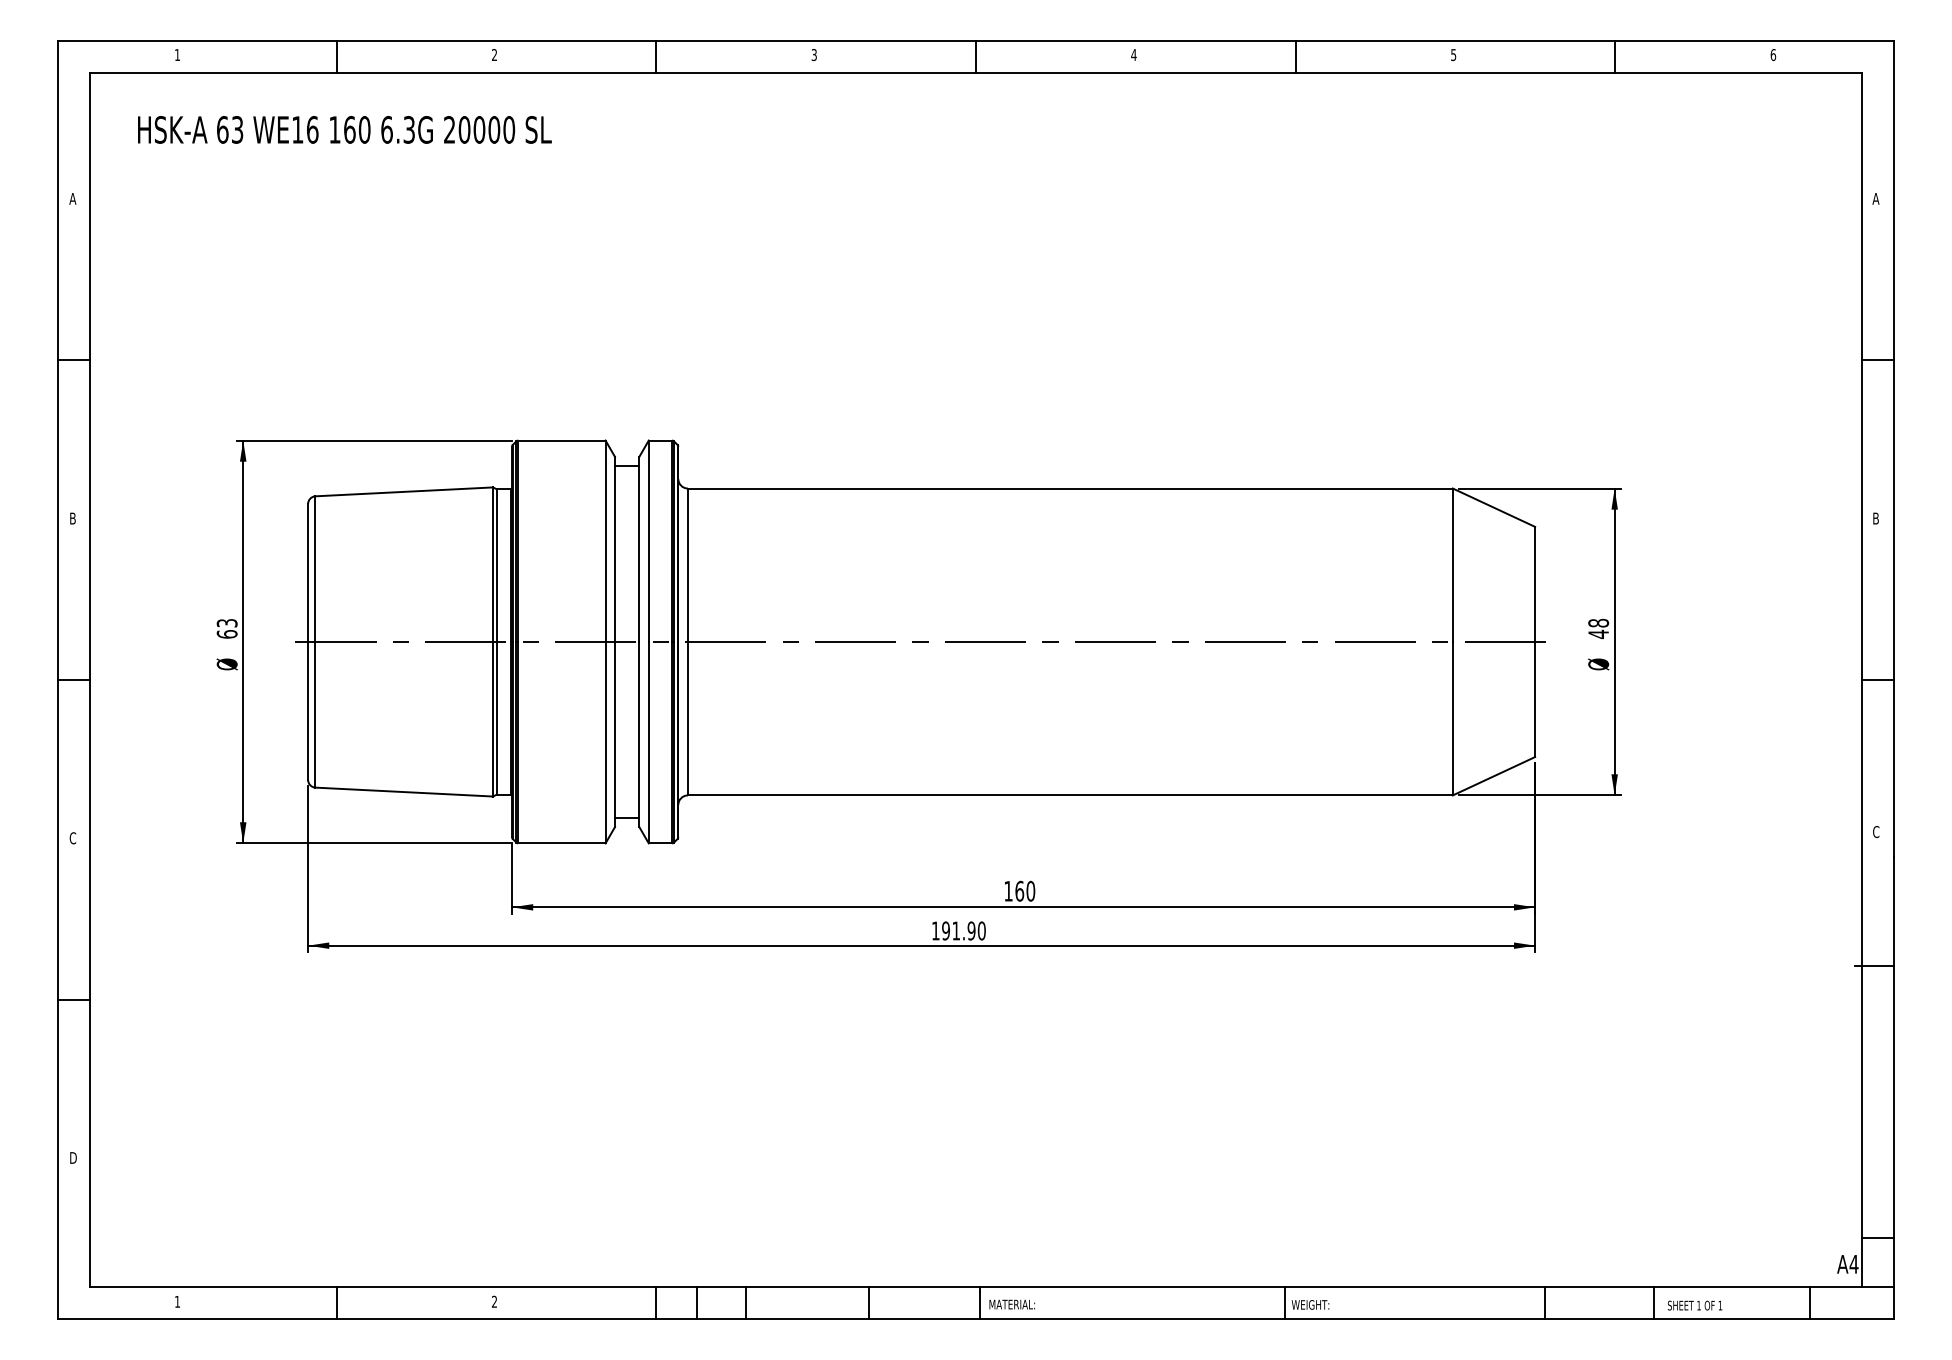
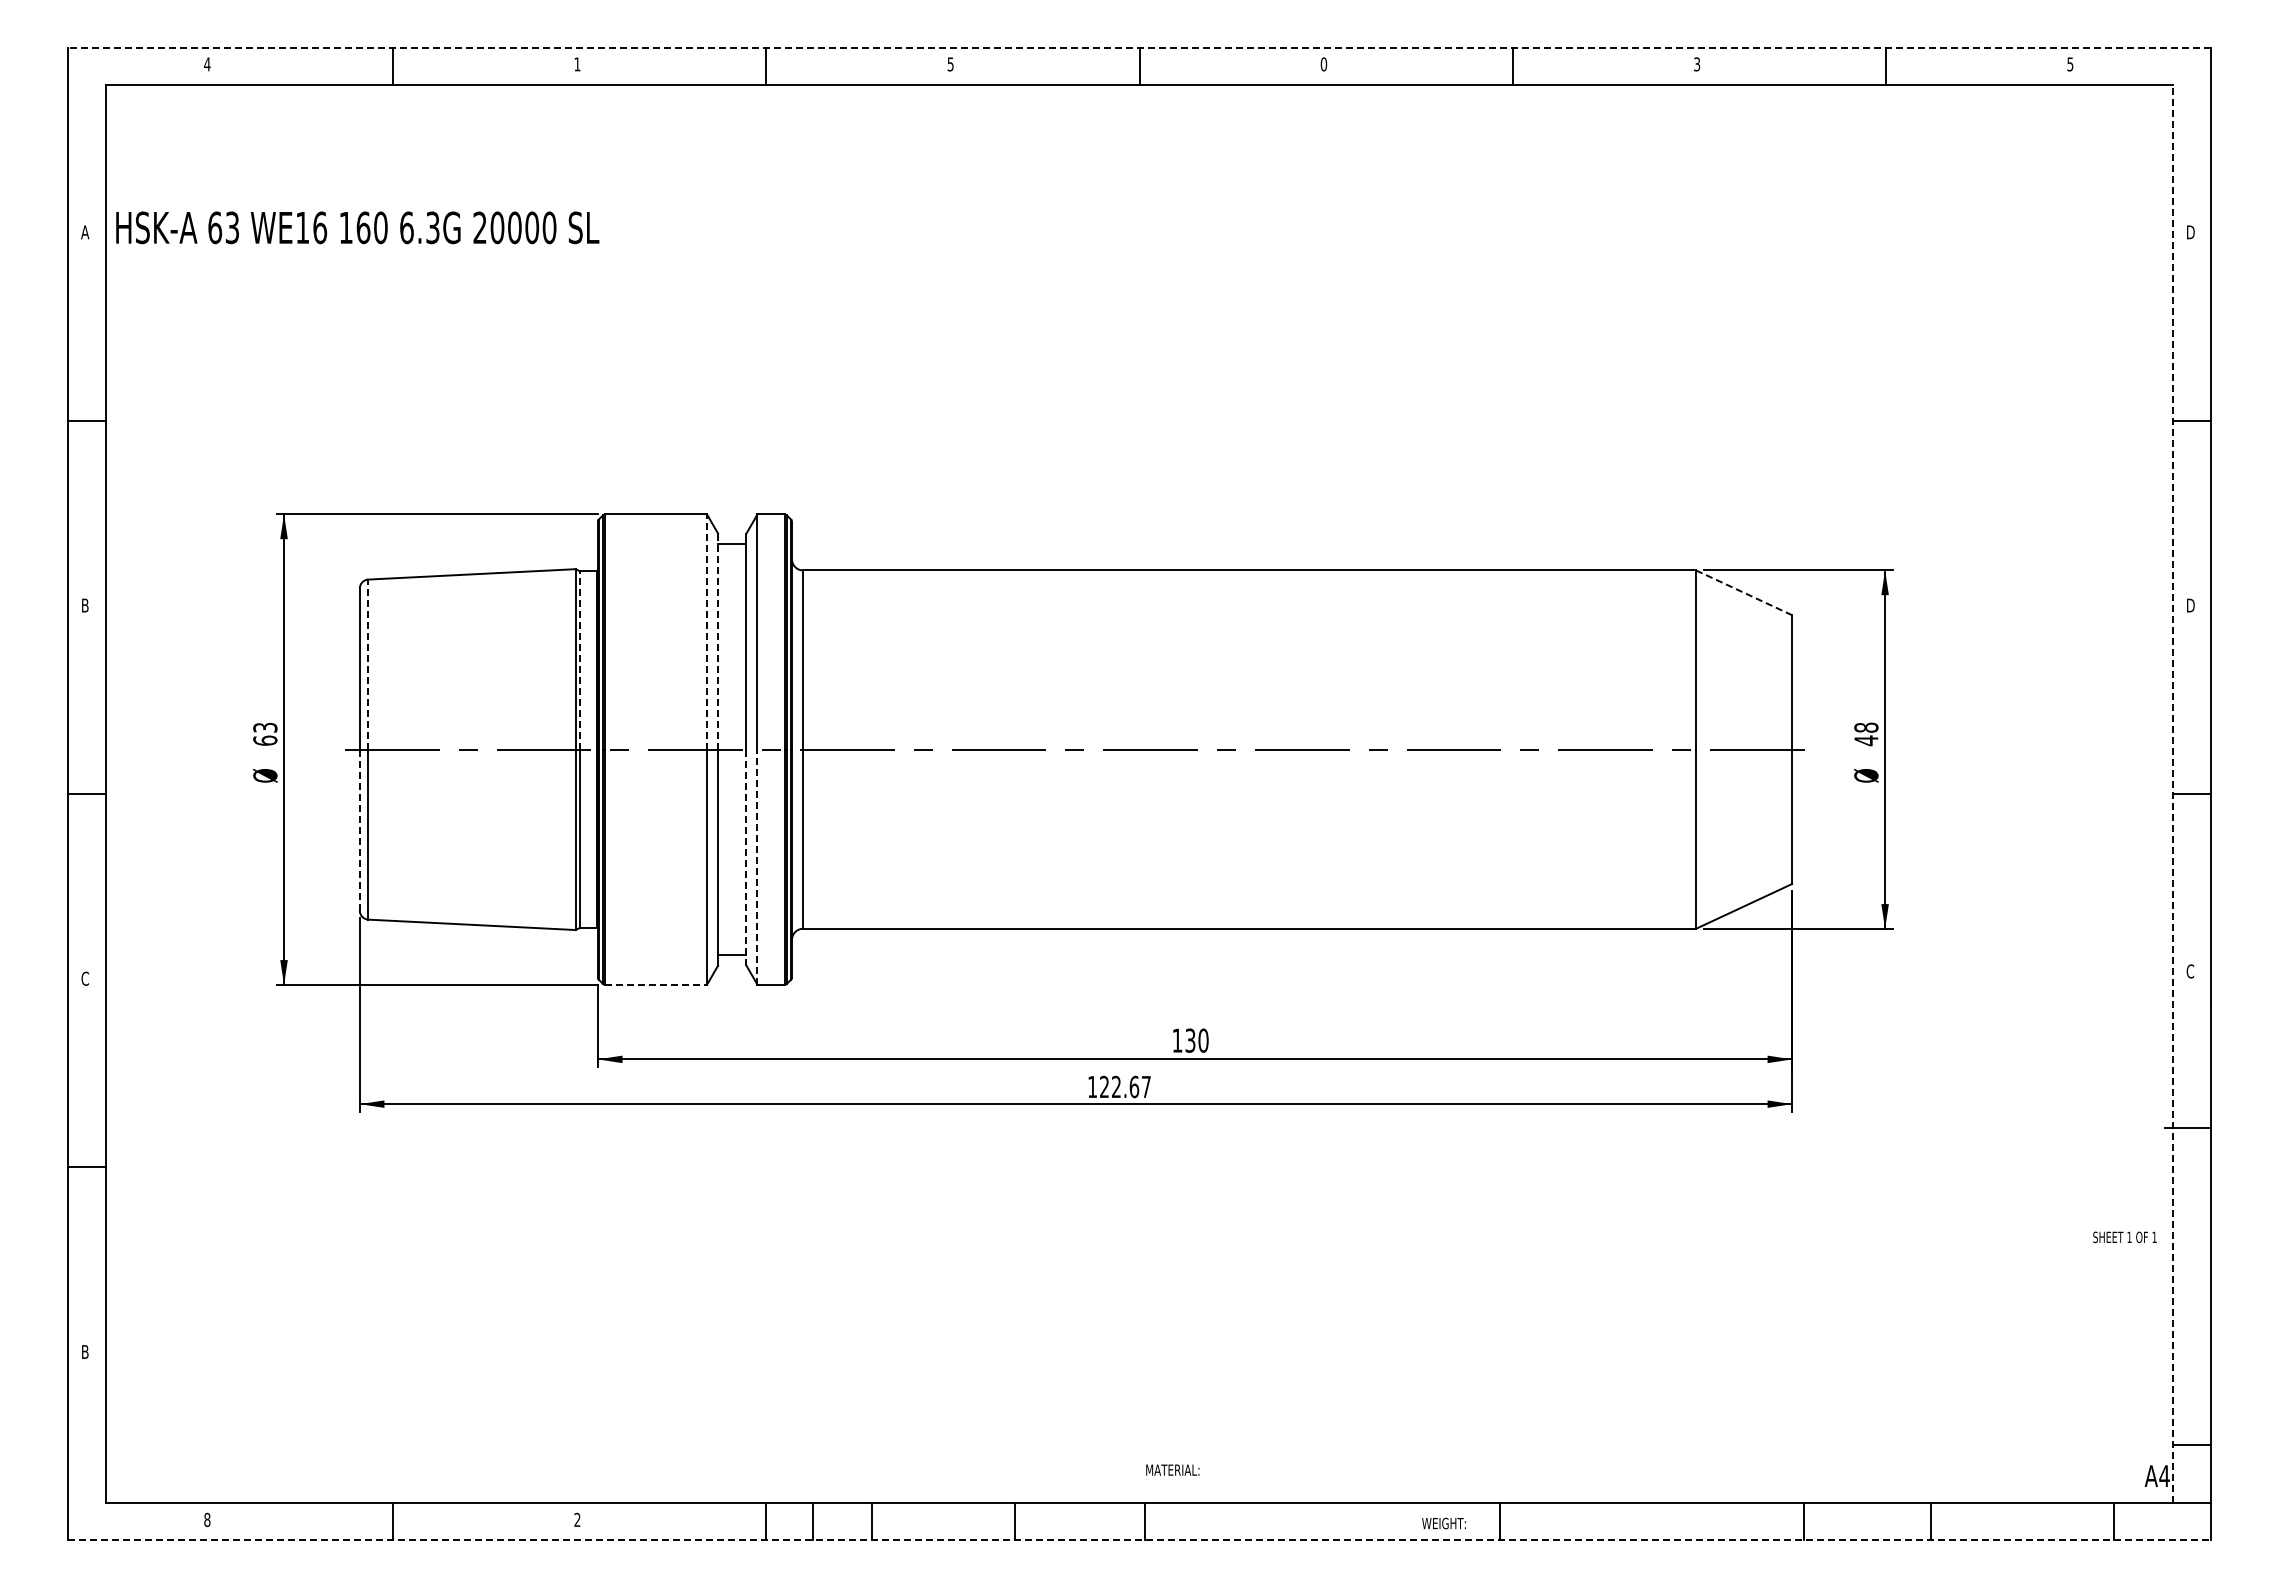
line: (975, 40) -> (1138, 47), solid -> dashed
text: (814, 54) -> (950, 63), 3 -> 5
text: (1453, 54) -> (1697, 63), 5 -> 3
text: (177, 55) -> (207, 64), 1 -> 4
text: (494, 55) -> (577, 64), 2 -> 1
text: (1133, 55) -> (1323, 64), 4 -> 0
text: (1773, 55) -> (2070, 64), 6 -> 5
text: (344, 129) -> (357, 227), moved
text: (1876, 199) -> (2190, 232), A -> D
line: (1494, 507) -> (1744, 592), solid -> dashed
text: (1877, 518) -> (2191, 605), B -> D
line: (605, 541) -> (707, 632), solid -> dashed
line: (615, 549) -> (718, 641), solid -> dashed
line: (497, 564) -> (580, 659), solid -> dashed
line: (315, 569) -> (368, 664), solid -> dashed
line: (1861, 679) -> (2173, 793), solid -> dashed
line: (307, 711) -> (359, 830), solid -> dashed
line: (639, 734) -> (746, 857), solid -> dashed
line: (648, 742) -> (757, 867), solid -> dashed
line: (562, 843) -> (656, 984), solid -> dashed
text: (1019, 891) -> (1190, 1040), 160 -> 130
text: (963, 930) -> (1124, 1086), 191.90 -> 122.67
text: (74, 1158) -> (86, 1352), D -> B
text: (177, 1301) -> (207, 1519), 1 -> 8
text: (1011, 1304) -> (1172, 1469), moved
text: (1310, 1304) -> (1443, 1523), moved
text: (1694, 1305) -> (2124, 1237), moved
line: (976, 1319) -> (1139, 1540), solid -> dashed

